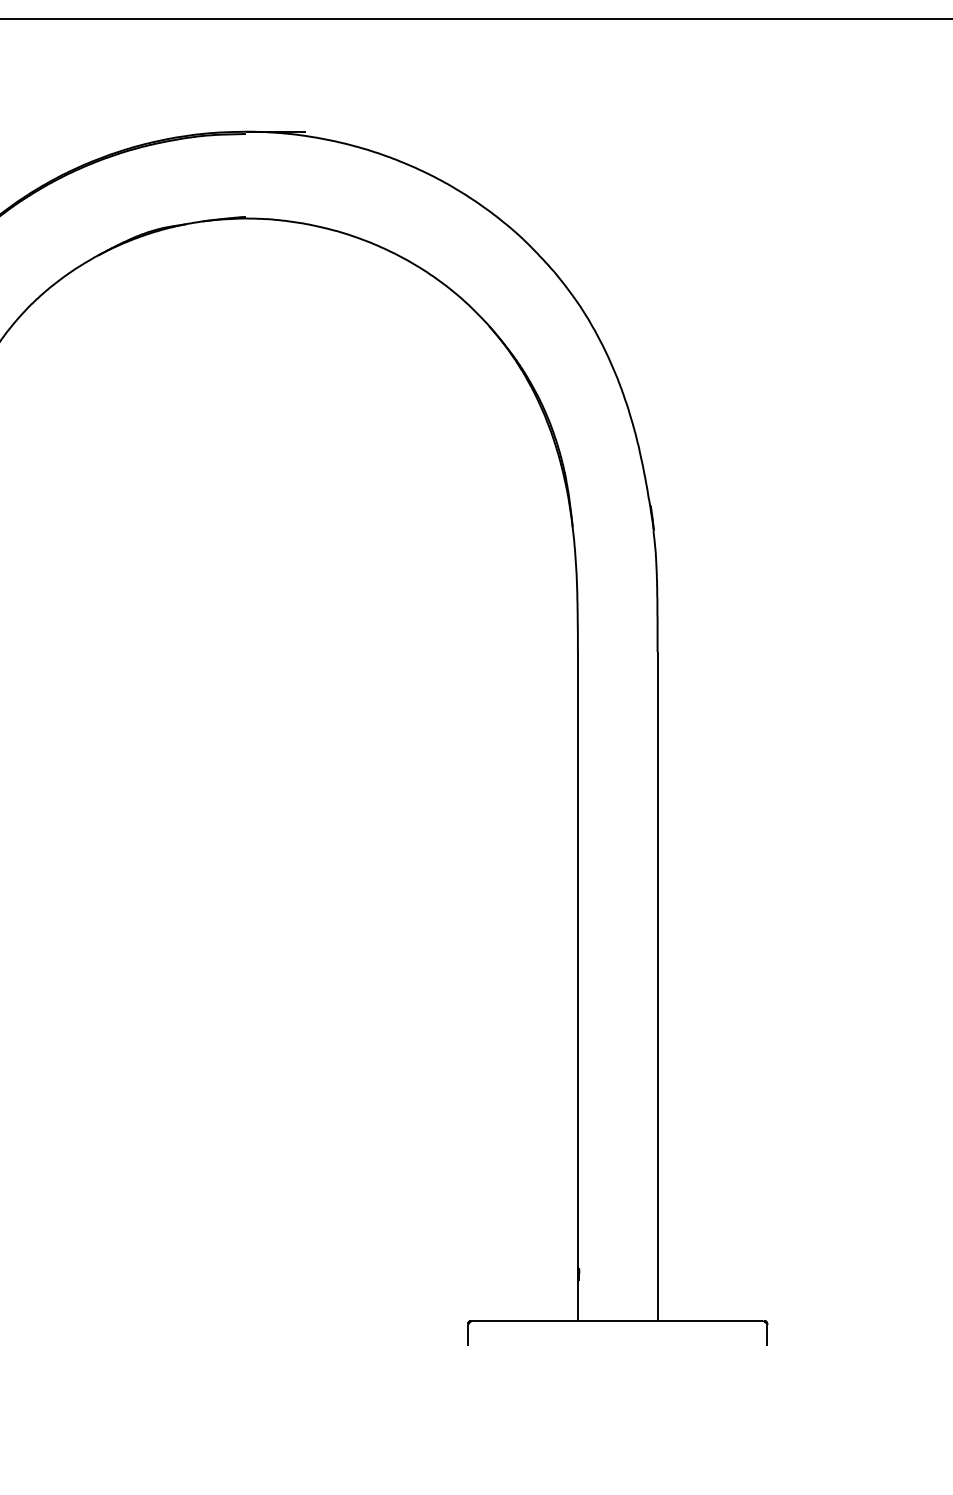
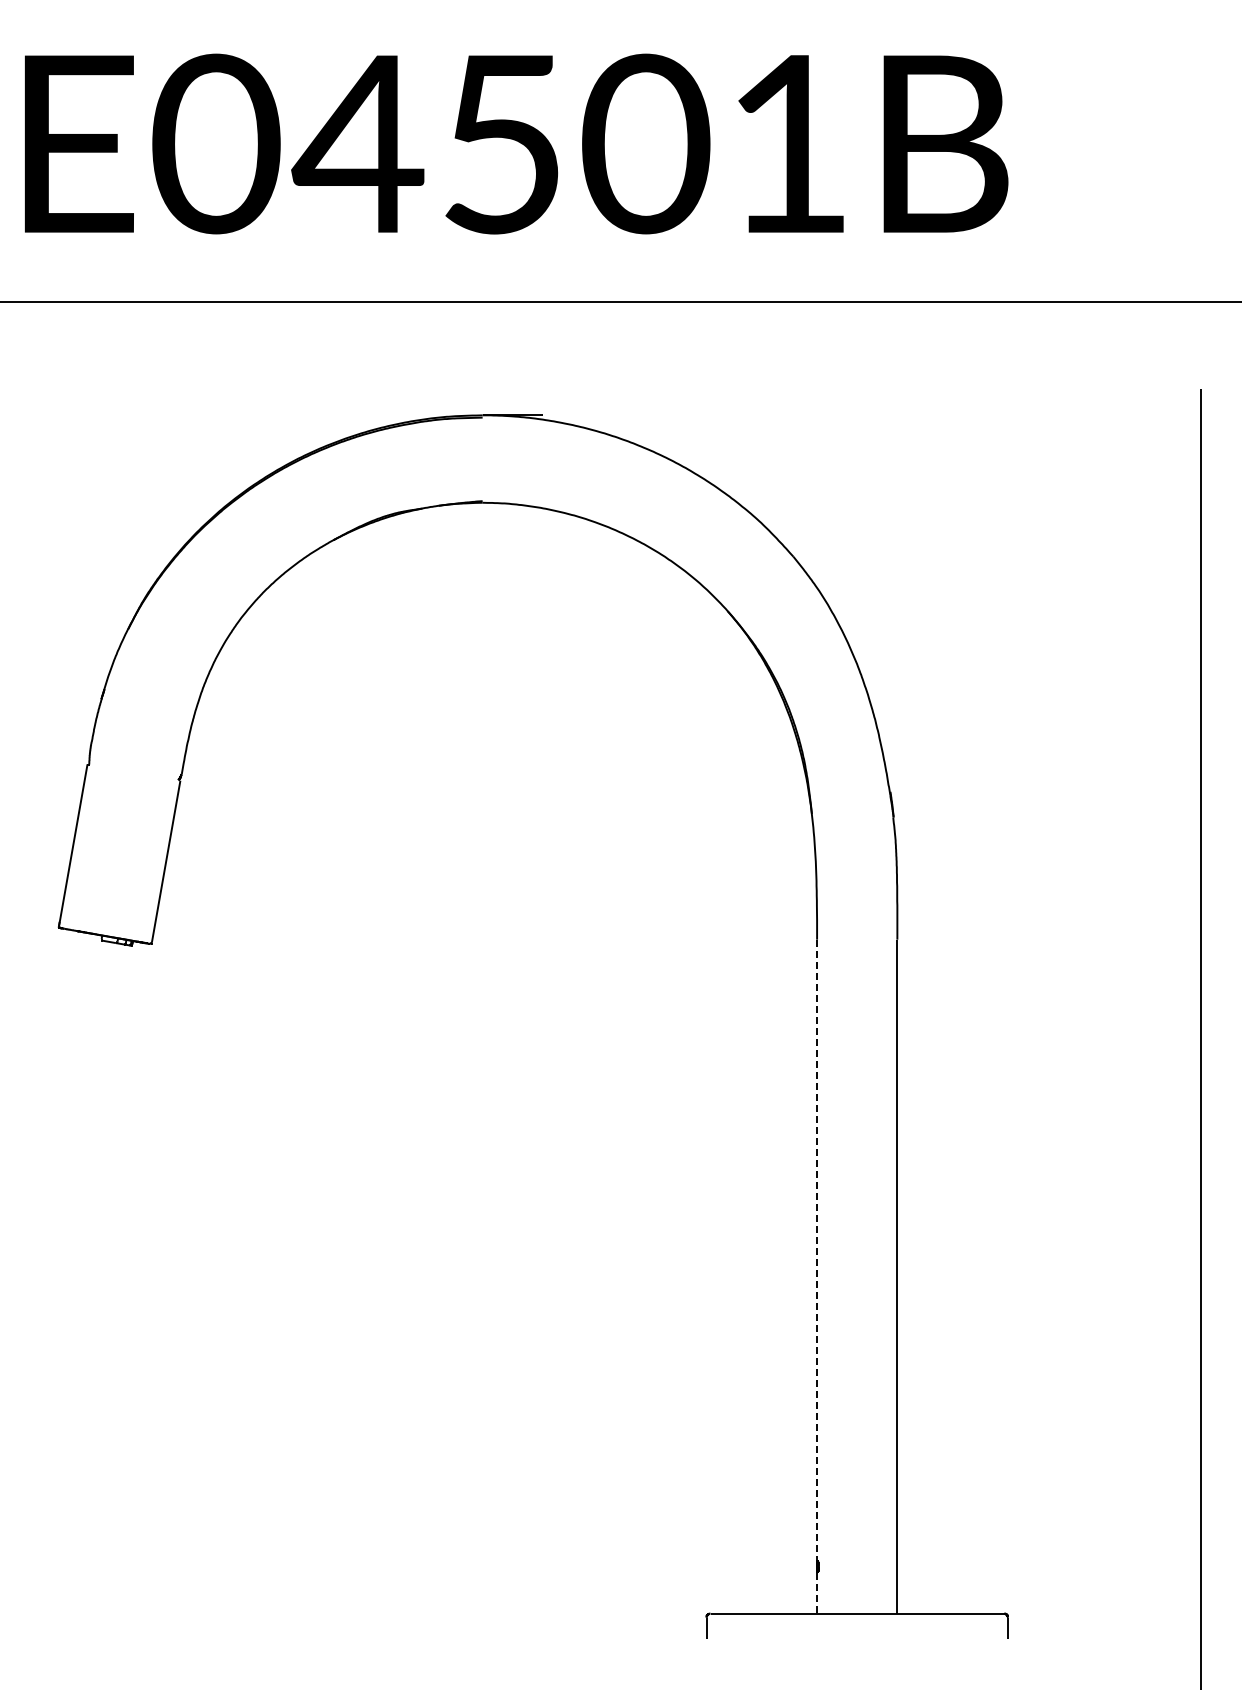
line: (578, 960) -> (817, 1250), solid -> dashed
line: (578, 1301) -> (817, 1593), solid -> dashed

